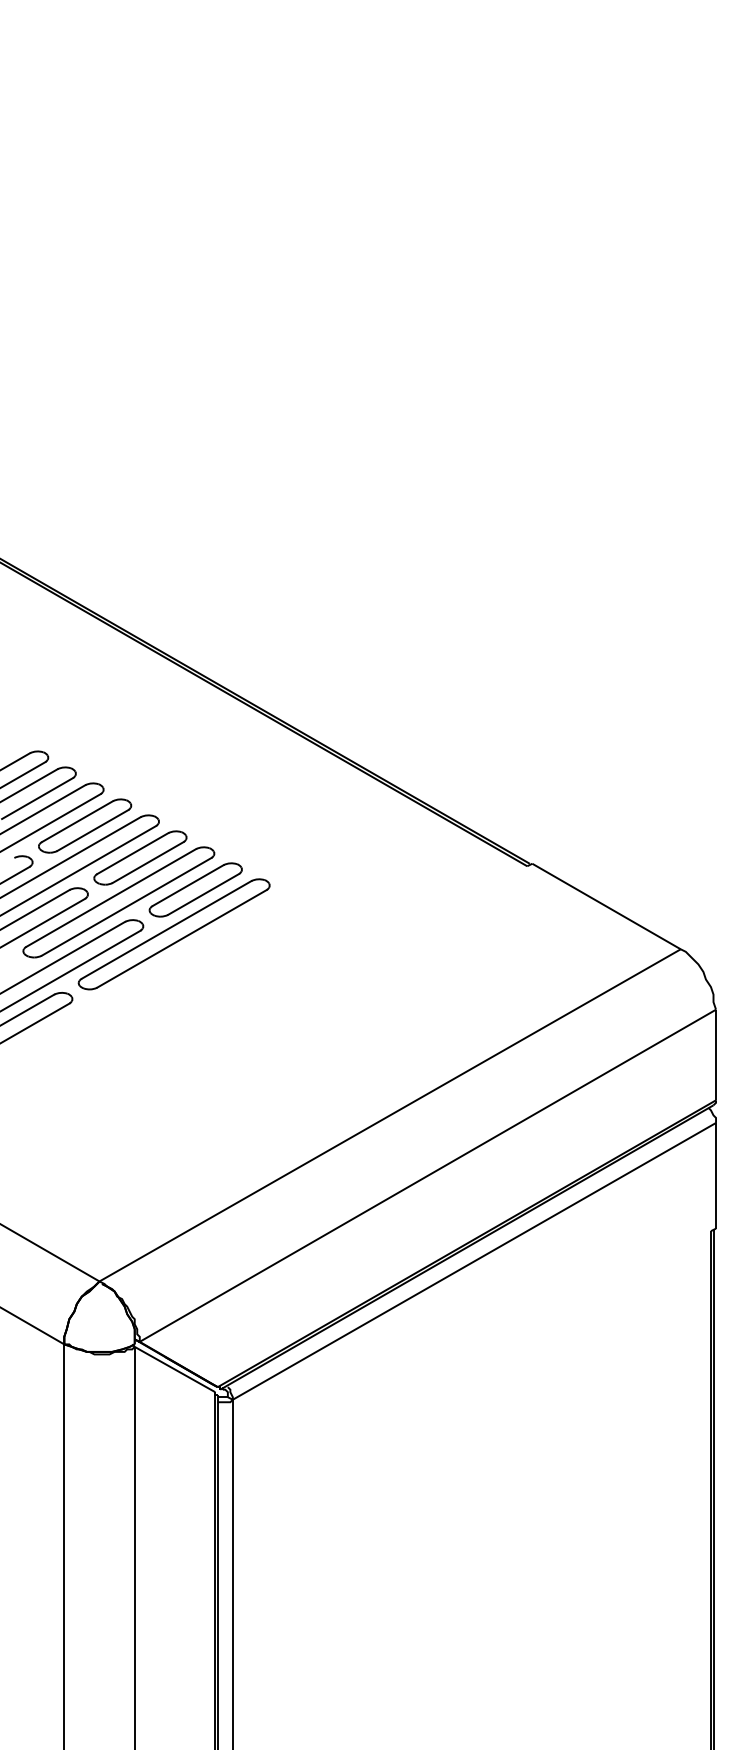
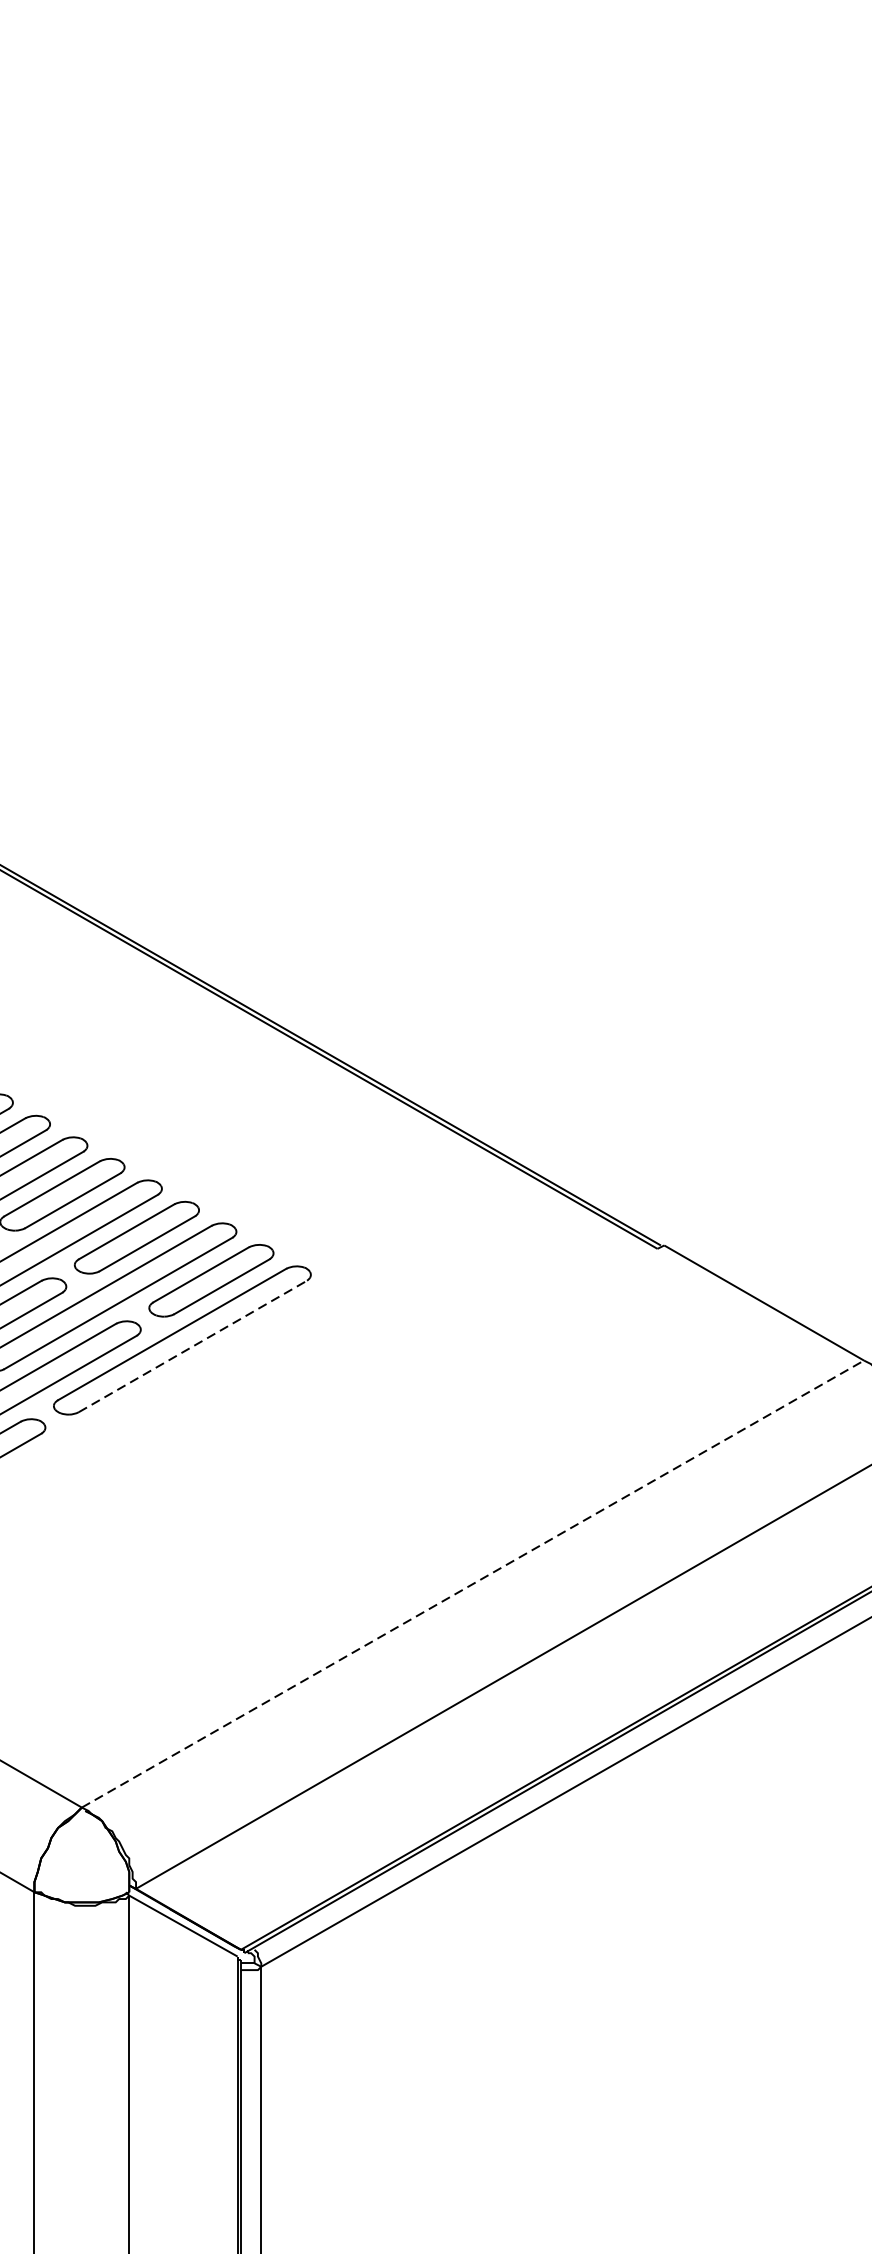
line: (182, 938) -> (193, 1346), solid -> dashed
line: (390, 1115) -> (473, 1584), solid -> dashed

